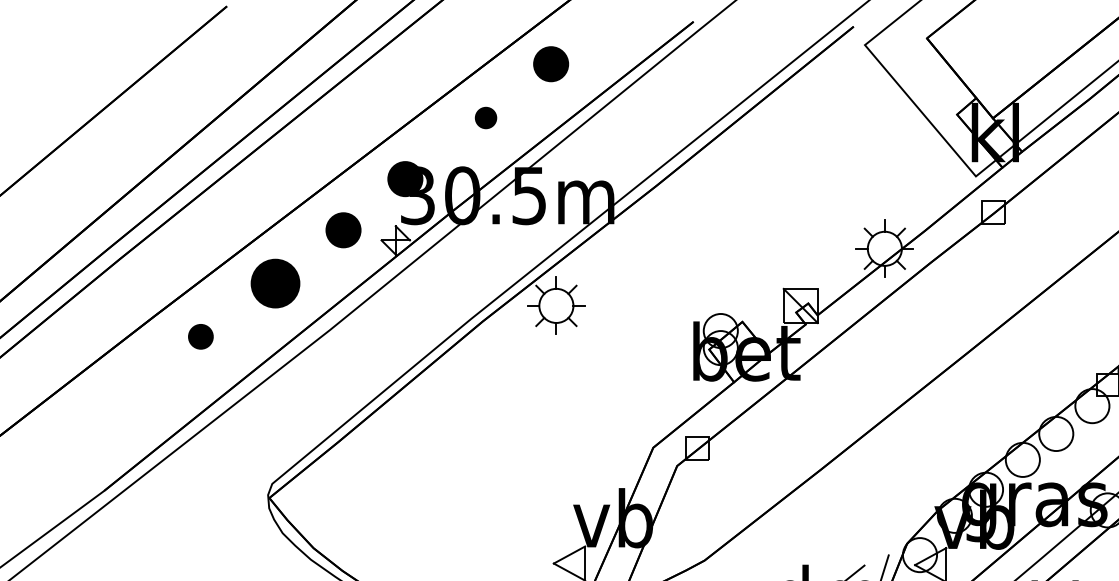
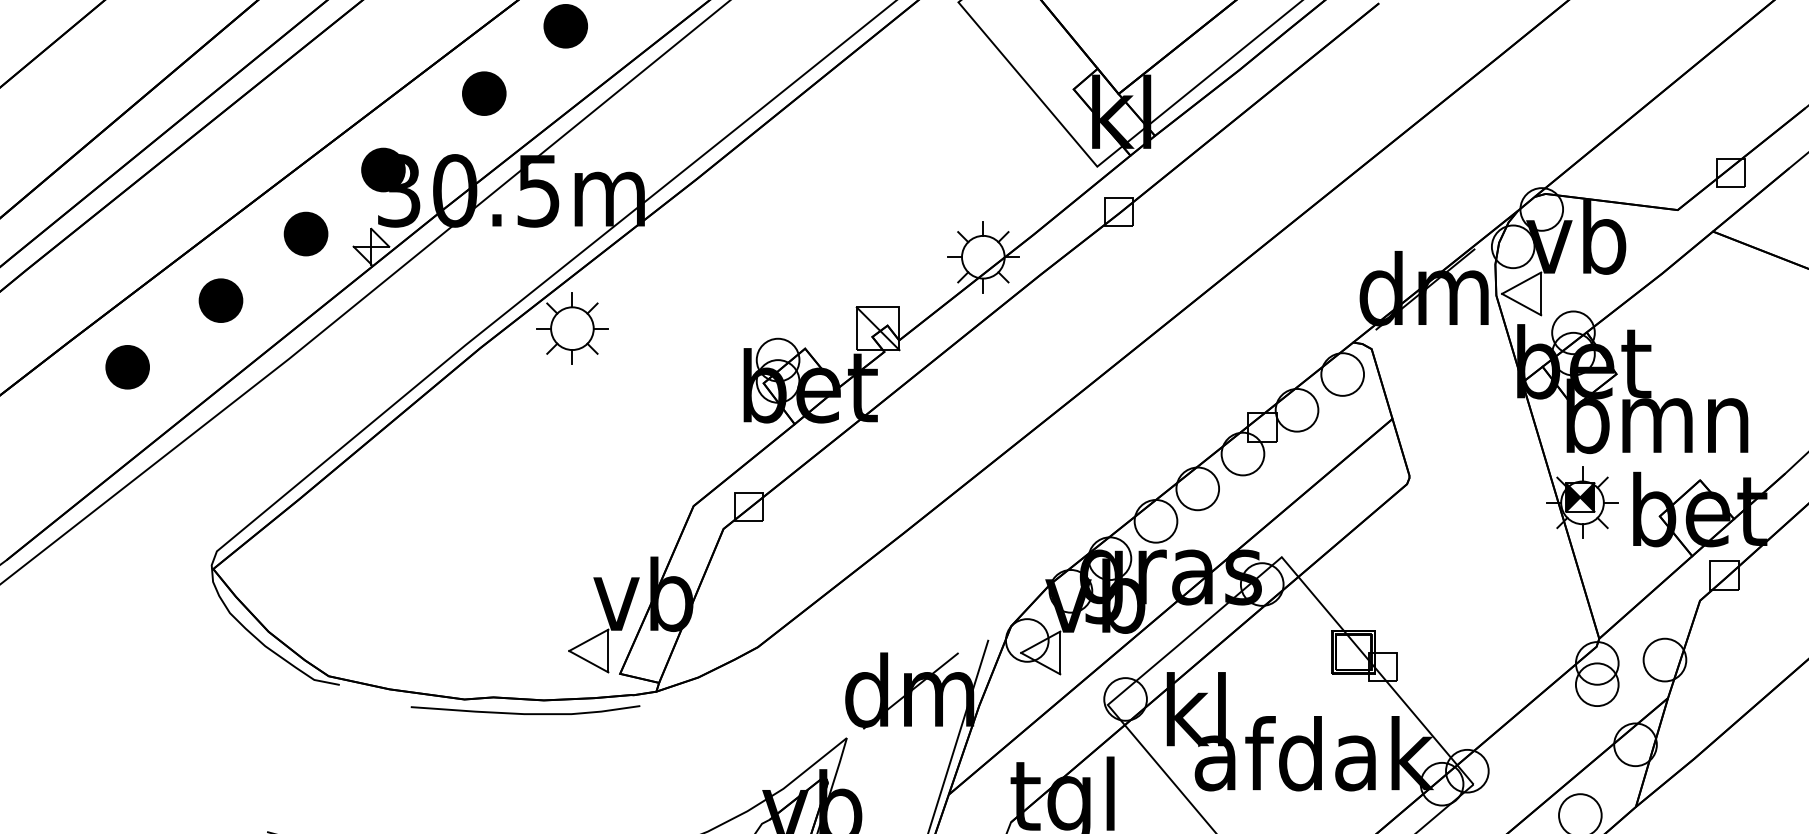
part: (486, 117) -> (484, 93), size x1.67
part: (275, 283) -> (220, 300), size x0.71
part: (200, 336) -> (127, 367), size x1.43

